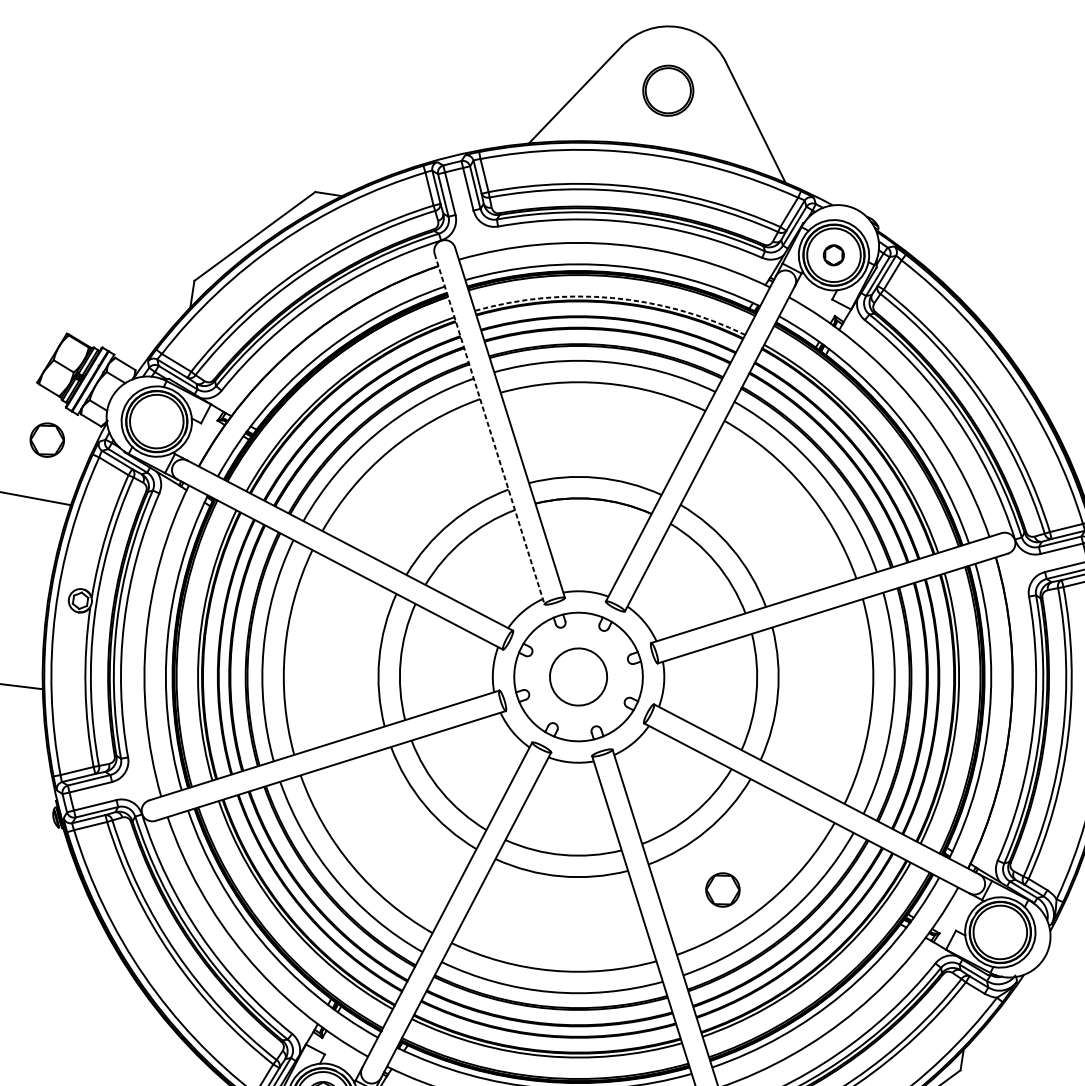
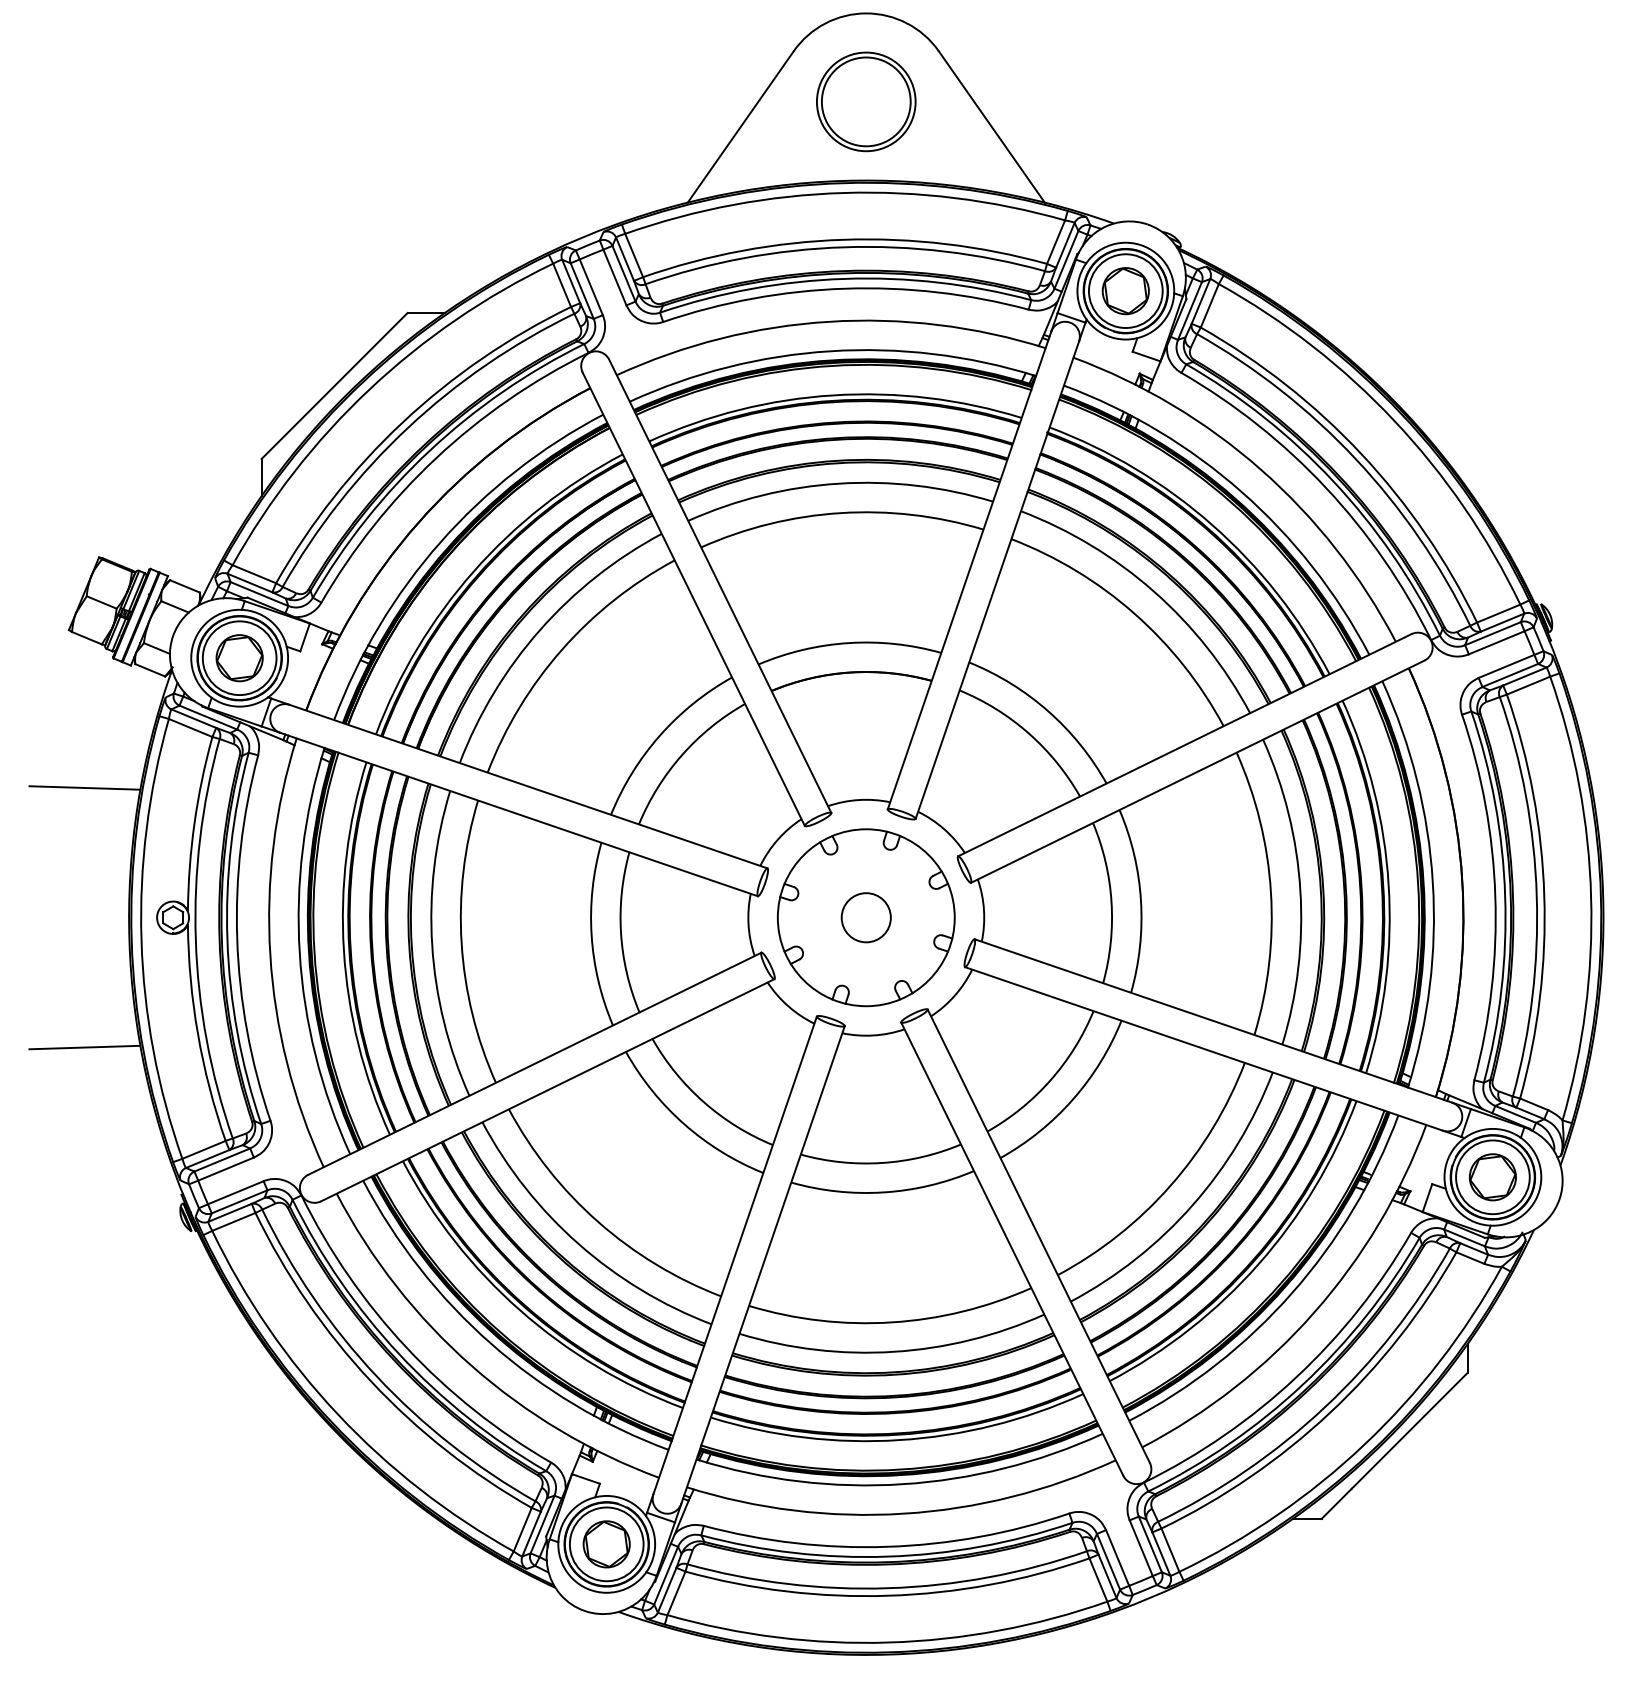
part: (668, 90) -> (866, 101), size x1.43
part: (833, 255) -> (1125, 291), size x1.67
arc: (612, 298) -> (833, 395), dashed -> solid
line: (490, 429) -> (694, 599), dashed -> solid
part: (47, 440) -> (239, 658), moved
circle: (578, 676) -> (865, 917), size x0.62
part: (722, 890) -> (1492, 1177), moved

